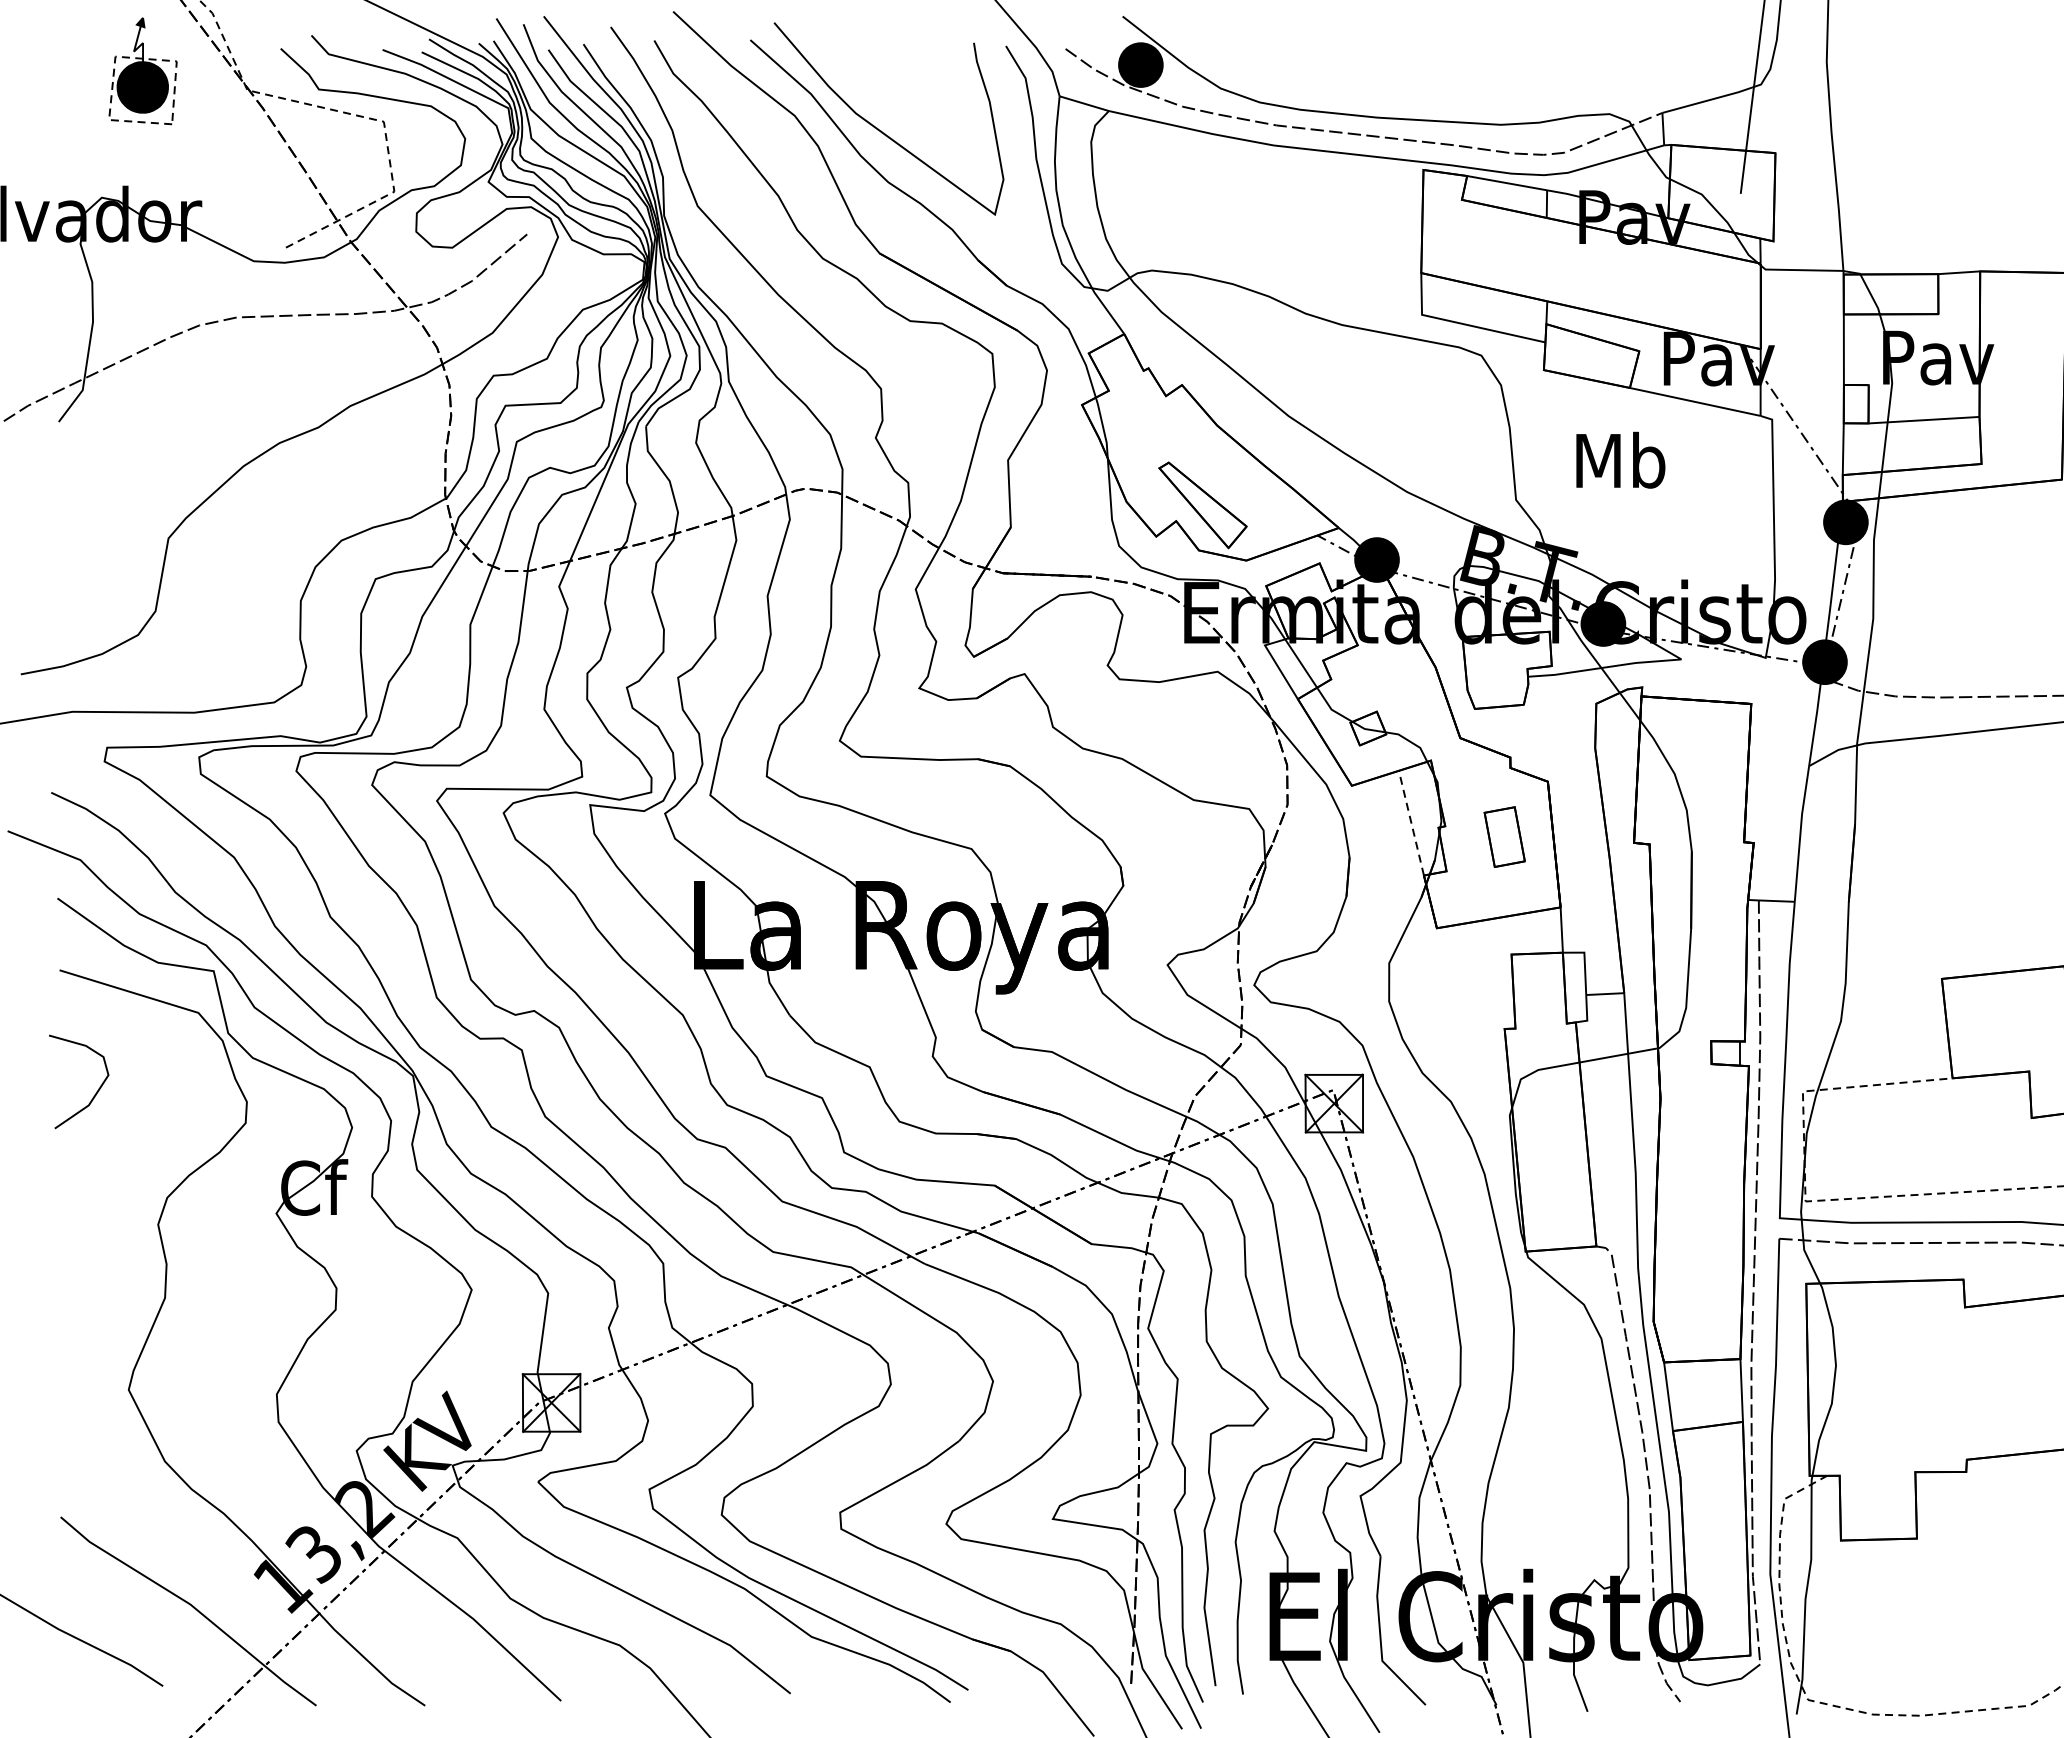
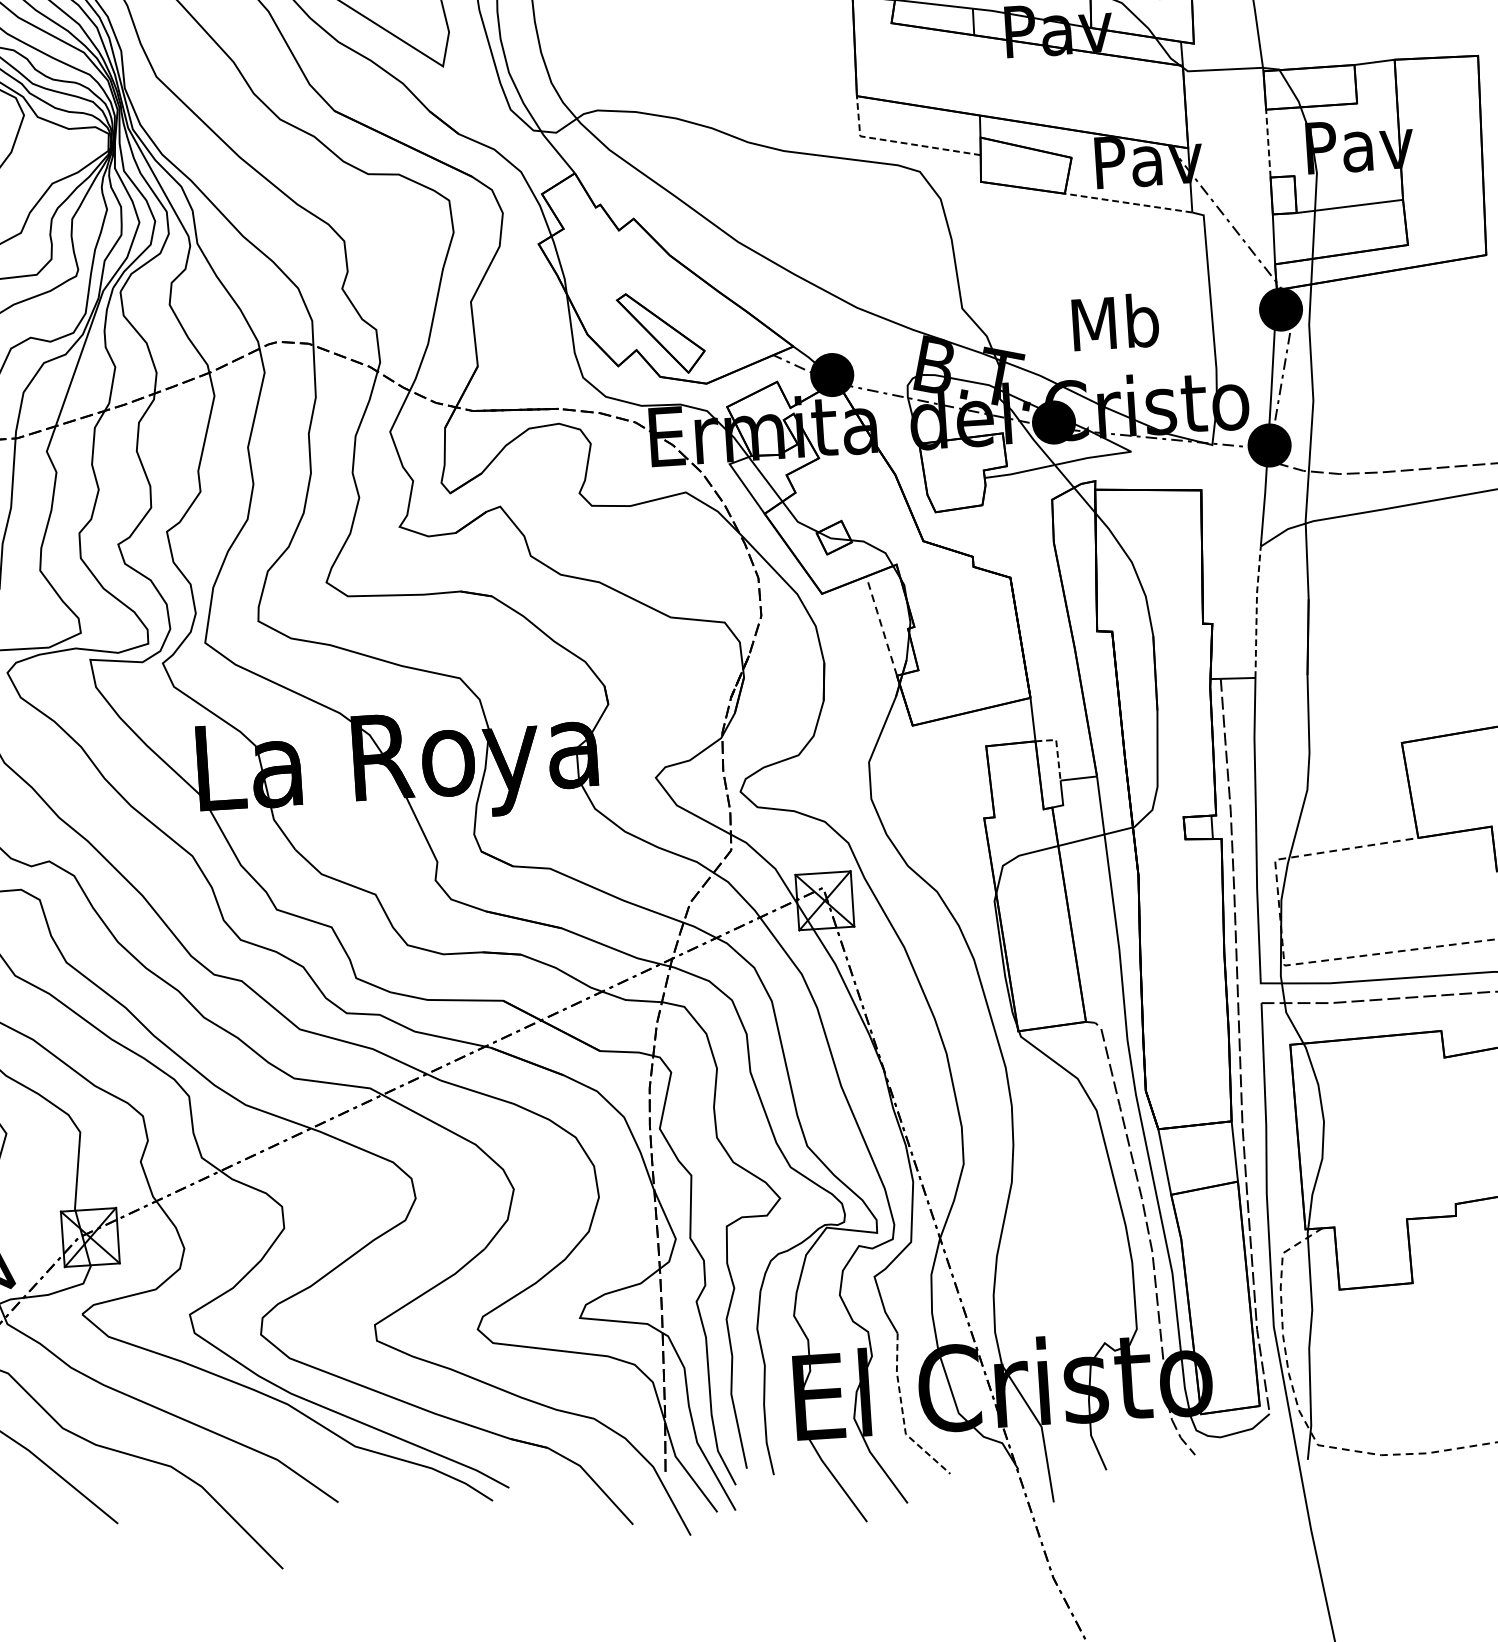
line: (1462, 323) -> (899, 142), solid -> dashed
line: (1843, 349) -> (1267, 143), solid -> dashed
line: (1695, 401) -> (1128, 202), solid -> dashed
text: (1620, 459) -> (1115, 321), moved
line: (1800, 833) -> (1256, 611), solid -> dashed
part: (1504, 836) -> (972, 633), removed
line: (1584, 962) -> (1056, 749), solid -> dashed
line: (1380, 1639) -> (902, 1413), solid -> dashed

